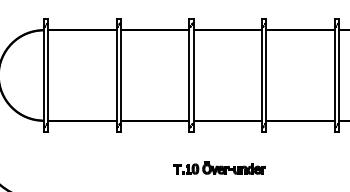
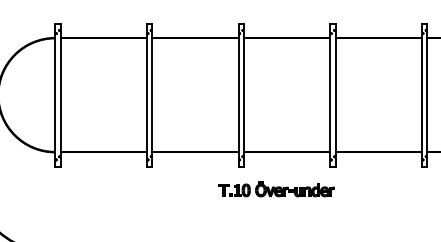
part: (219, 167) -> (276, 188), moved

